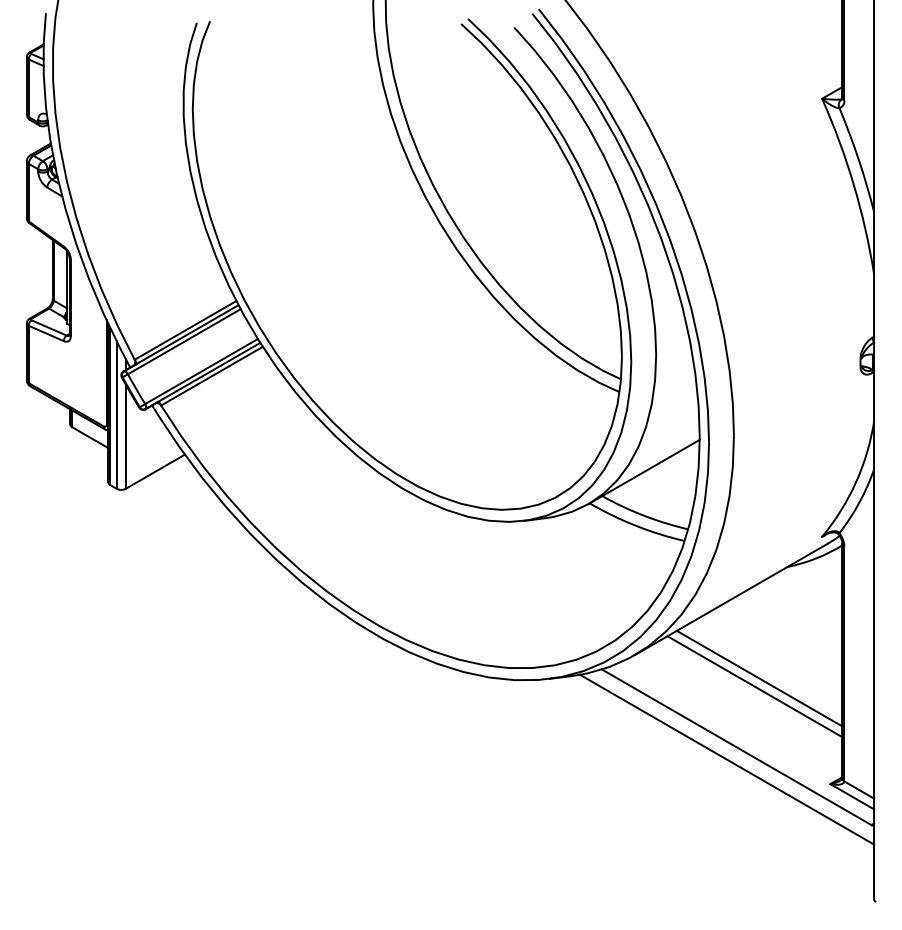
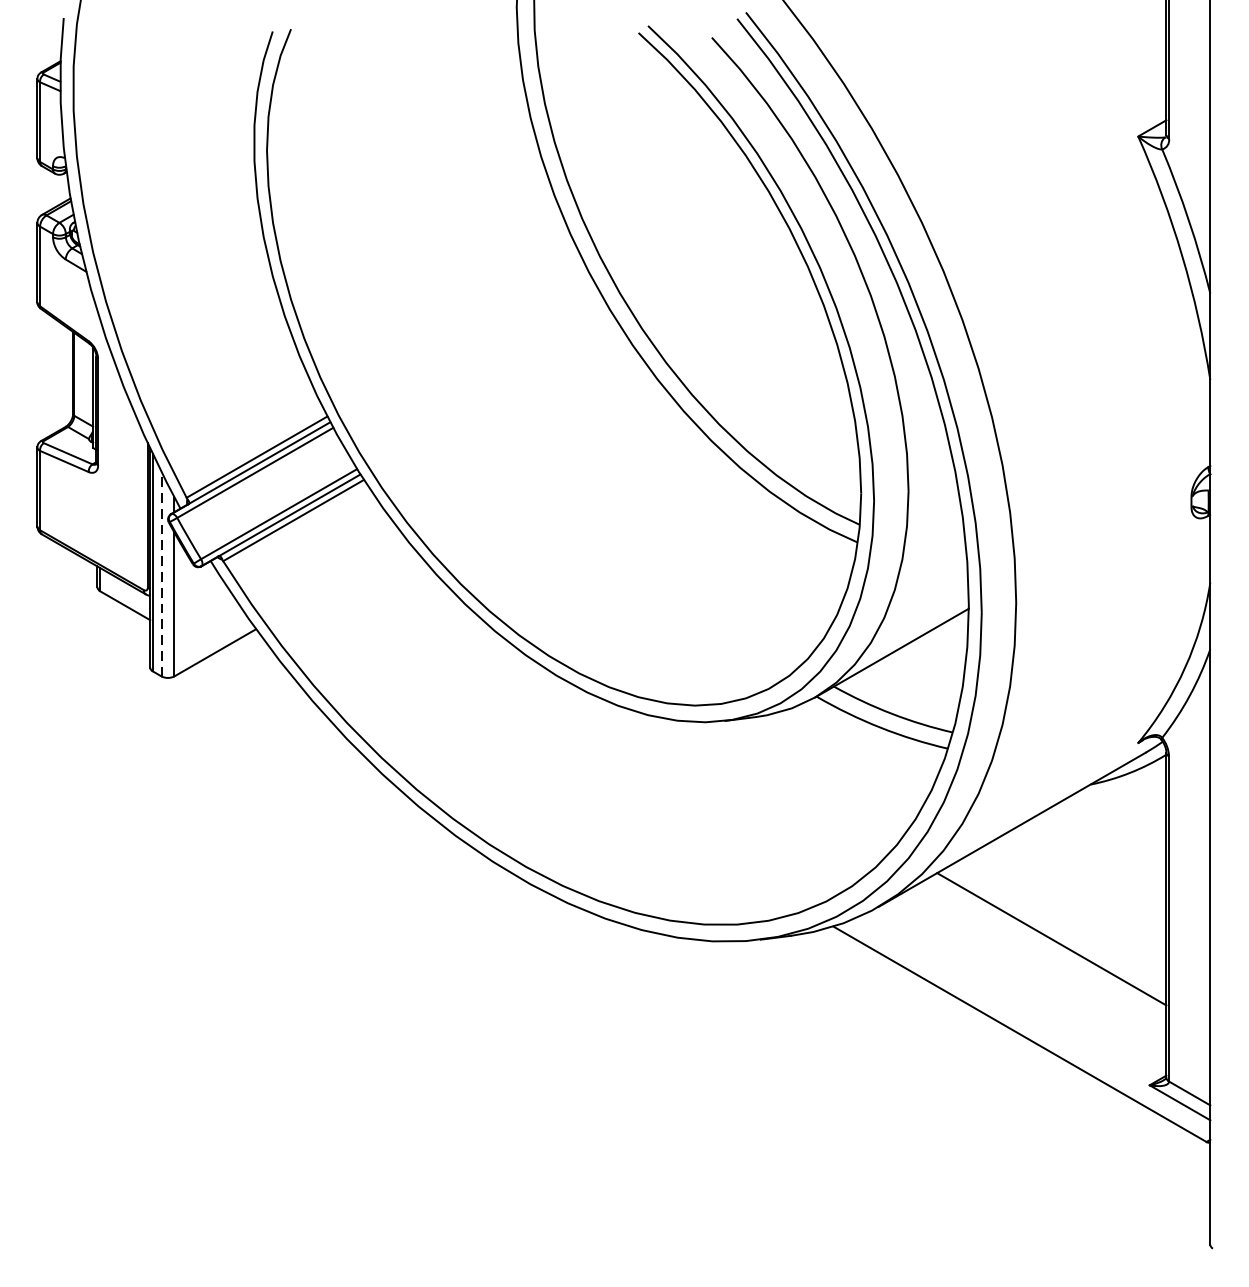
line: (116, 414) -> (161, 573), solid -> dashed
line: (754, 686) -> (1044, 950), removed
line: (727, 759) -> (1007, 1051), removed

